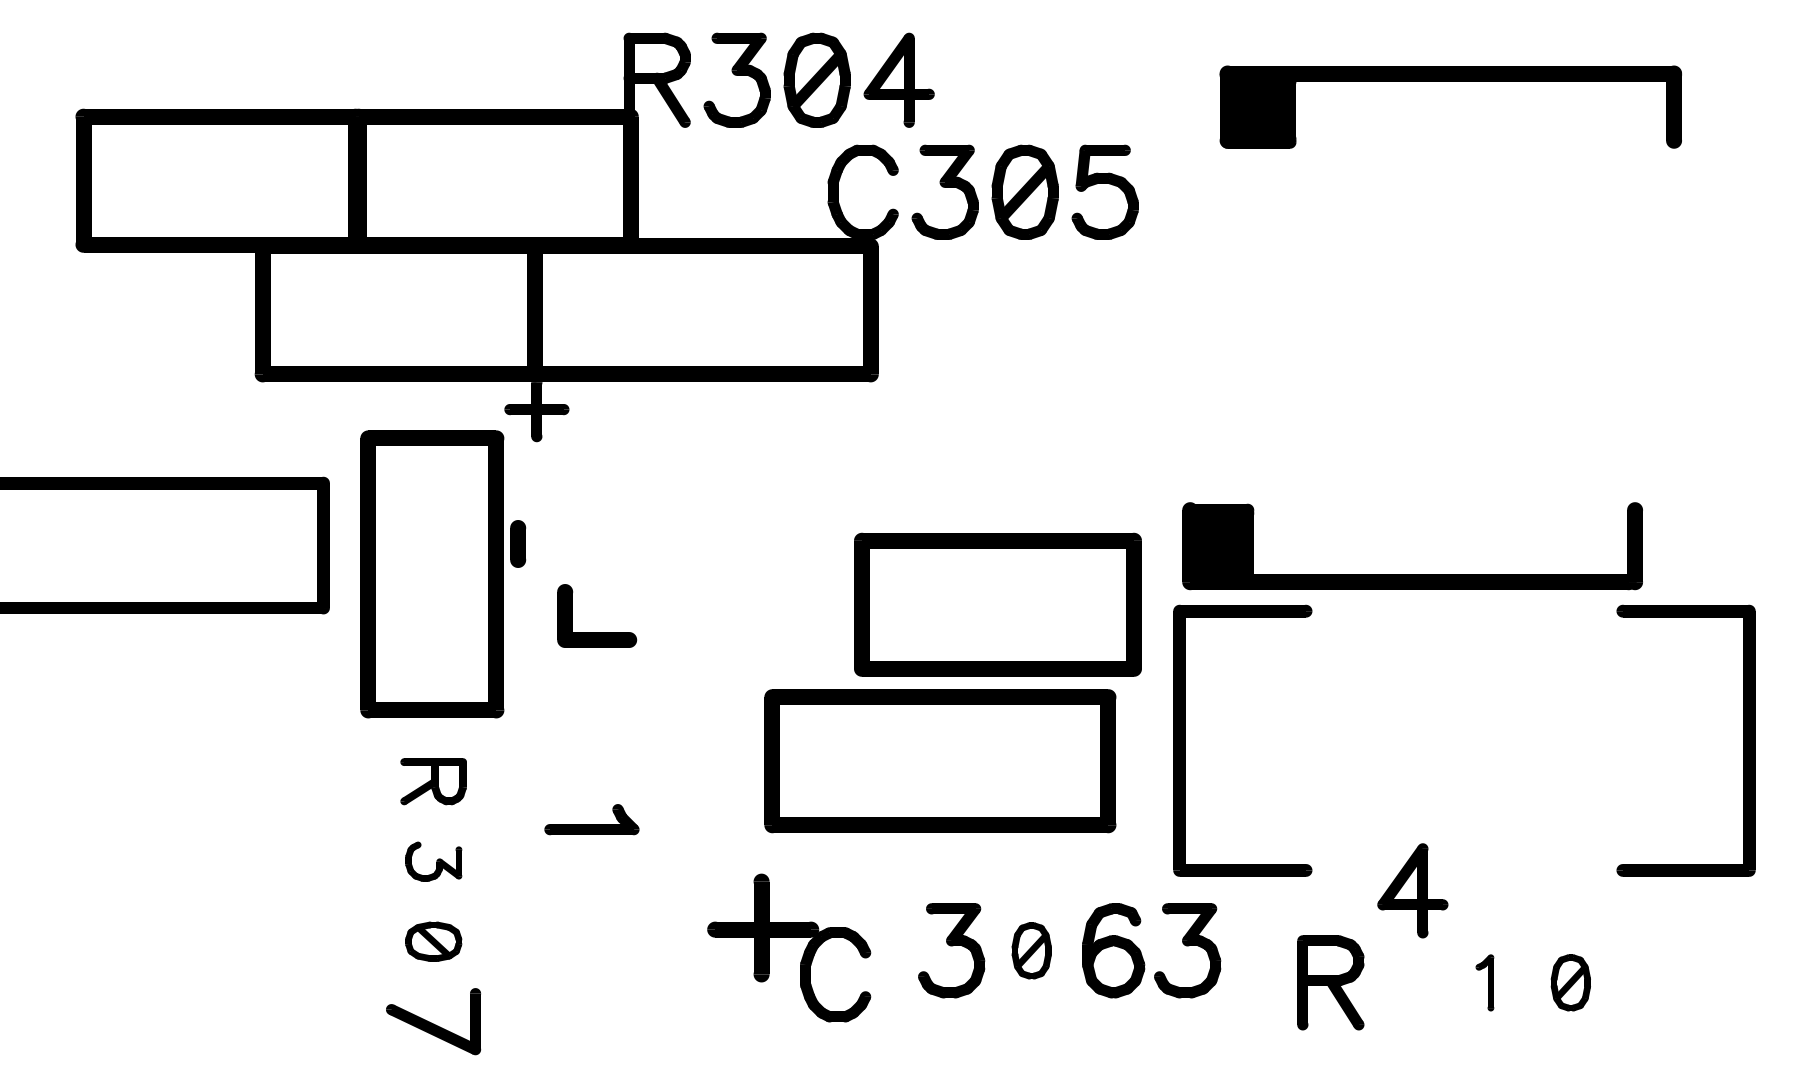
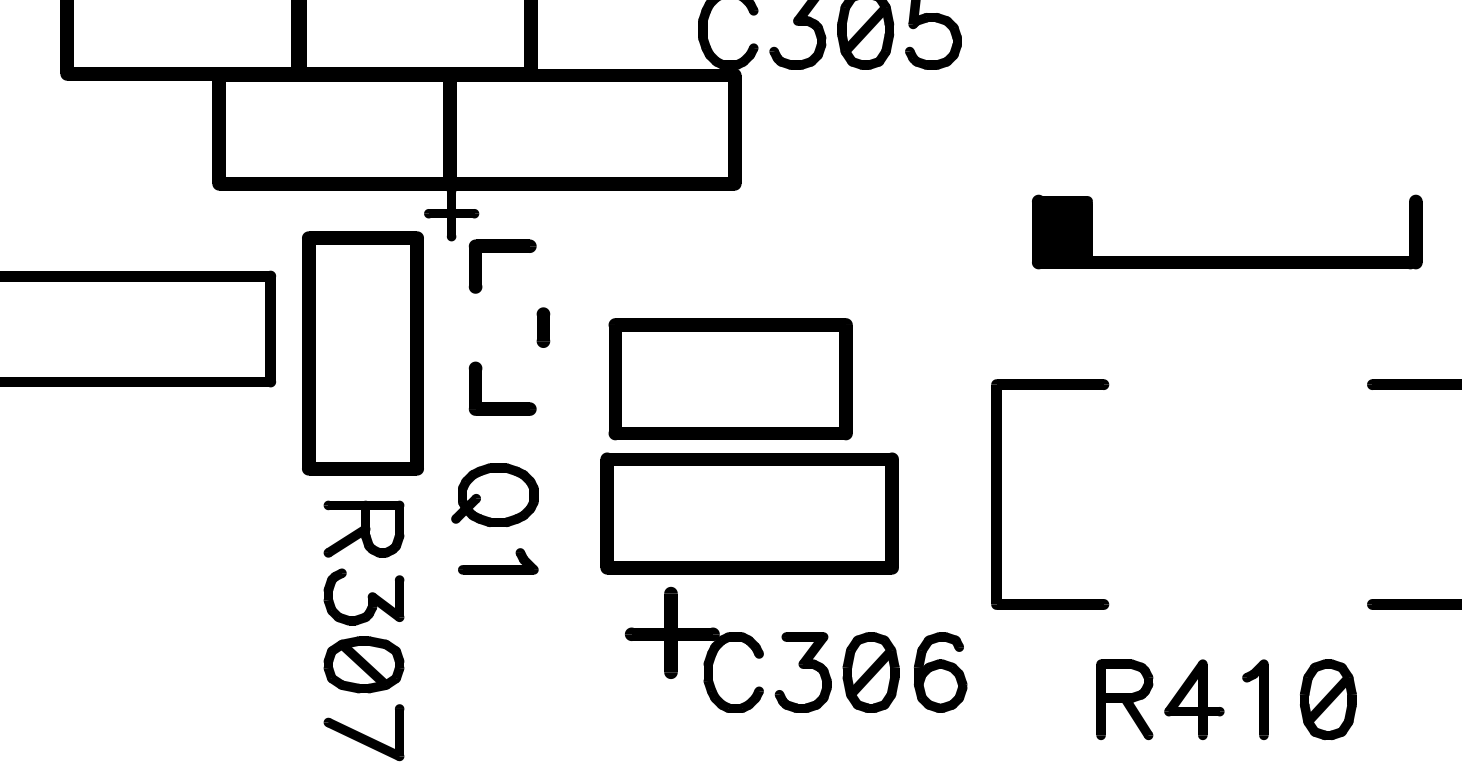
part: (597, 455) -> (503, 252), added
part: (518, 543) -> (543, 327), moved
part: (1412, 574) -> (1227, 256), moved
part: (997, 604) -> (730, 378), moved
part: (587, 741) -> (494, 495), added
part: (940, 761) -> (749, 513), moved
part: (433, 781) -> (363, 529), size x1.43
part: (433, 861) -> (363, 596), size x1.67
part: (1412, 890) -> (1194, 699), moved
part: (789, 937) -> (694, 640), moved
part: (433, 941) -> (363, 664), size x1.67
part: (1031, 950) -> (871, 672), size x1.67
part: (1187, 950) -> (1003, 672), removed
part: (1484, 982) -> (1255, 699), size x1.67
part: (1570, 982) -> (1328, 699), size x1.67

